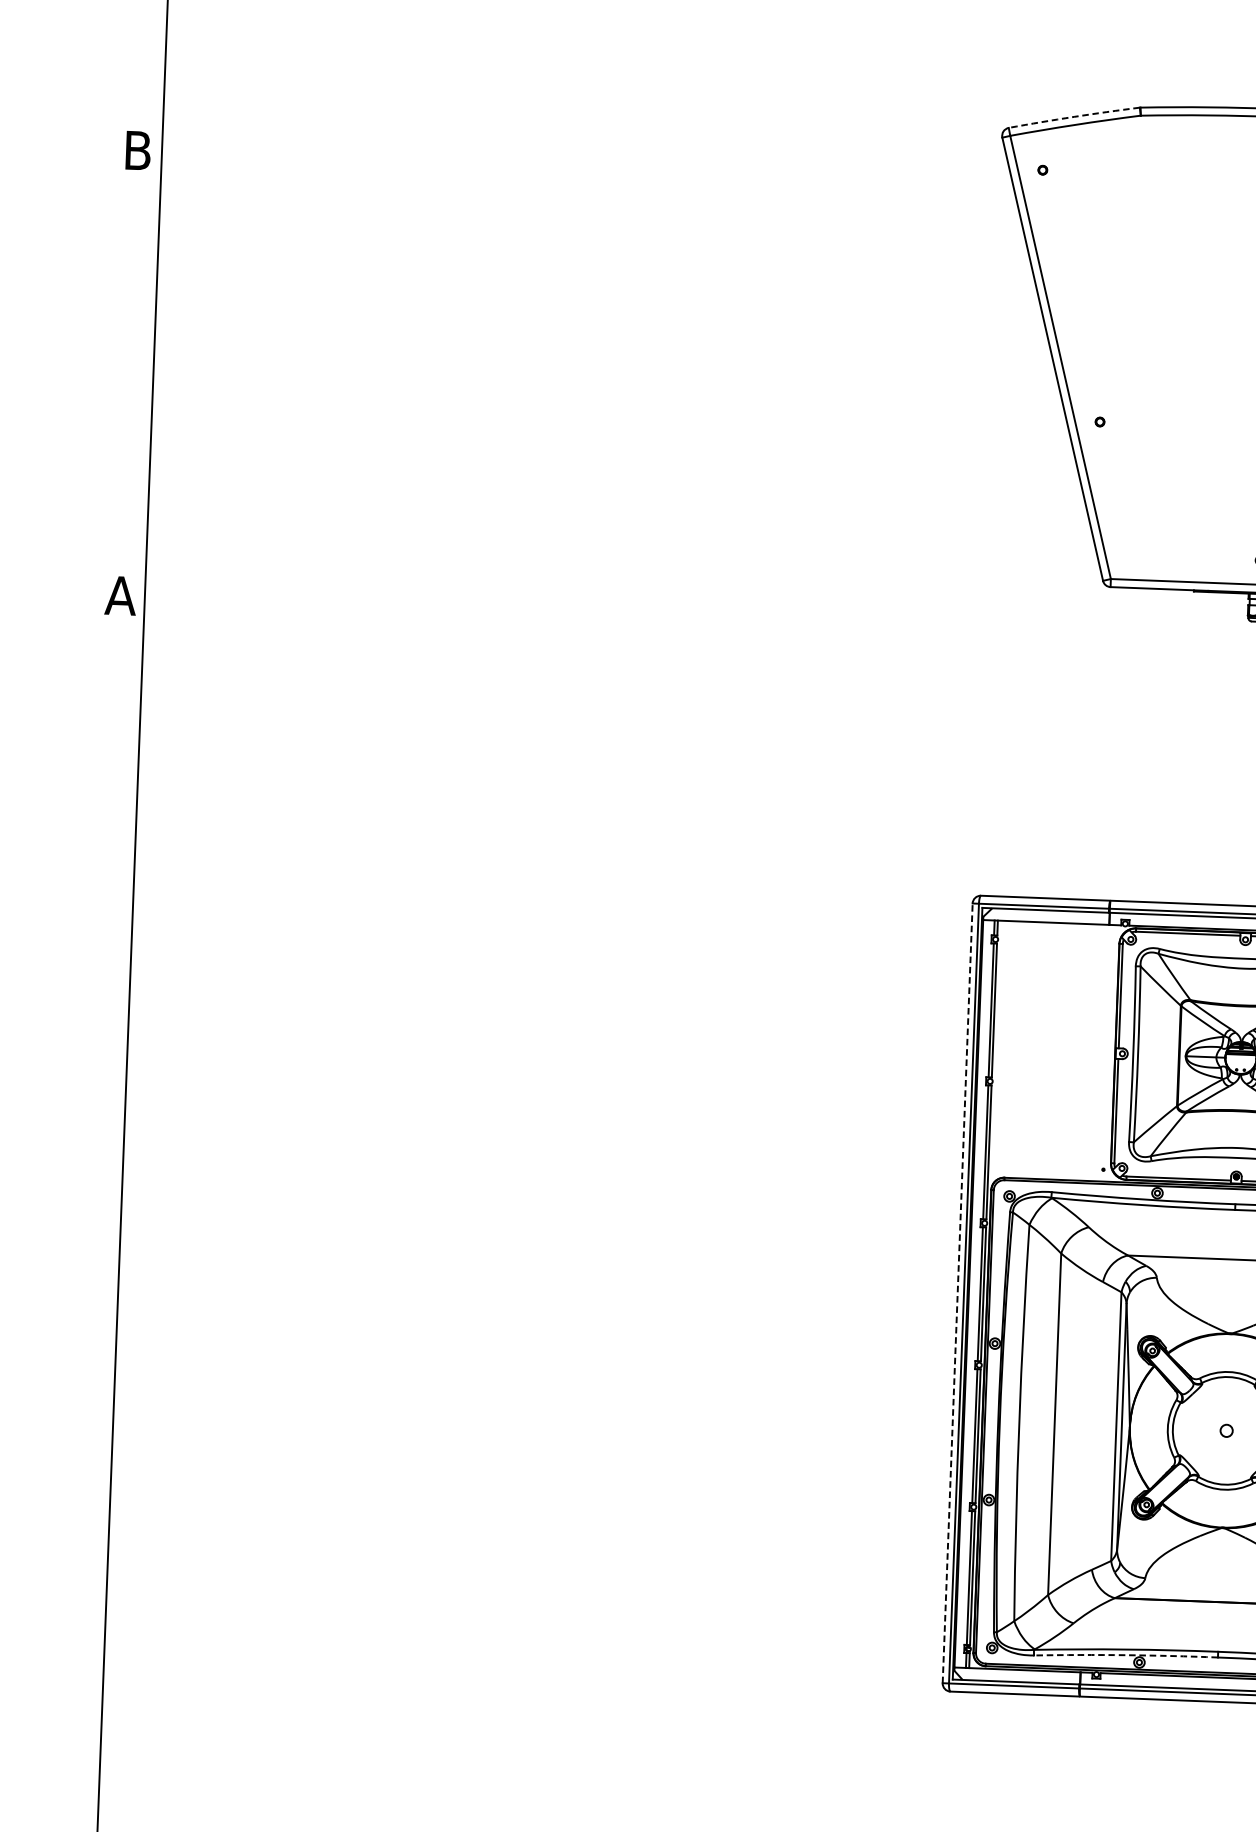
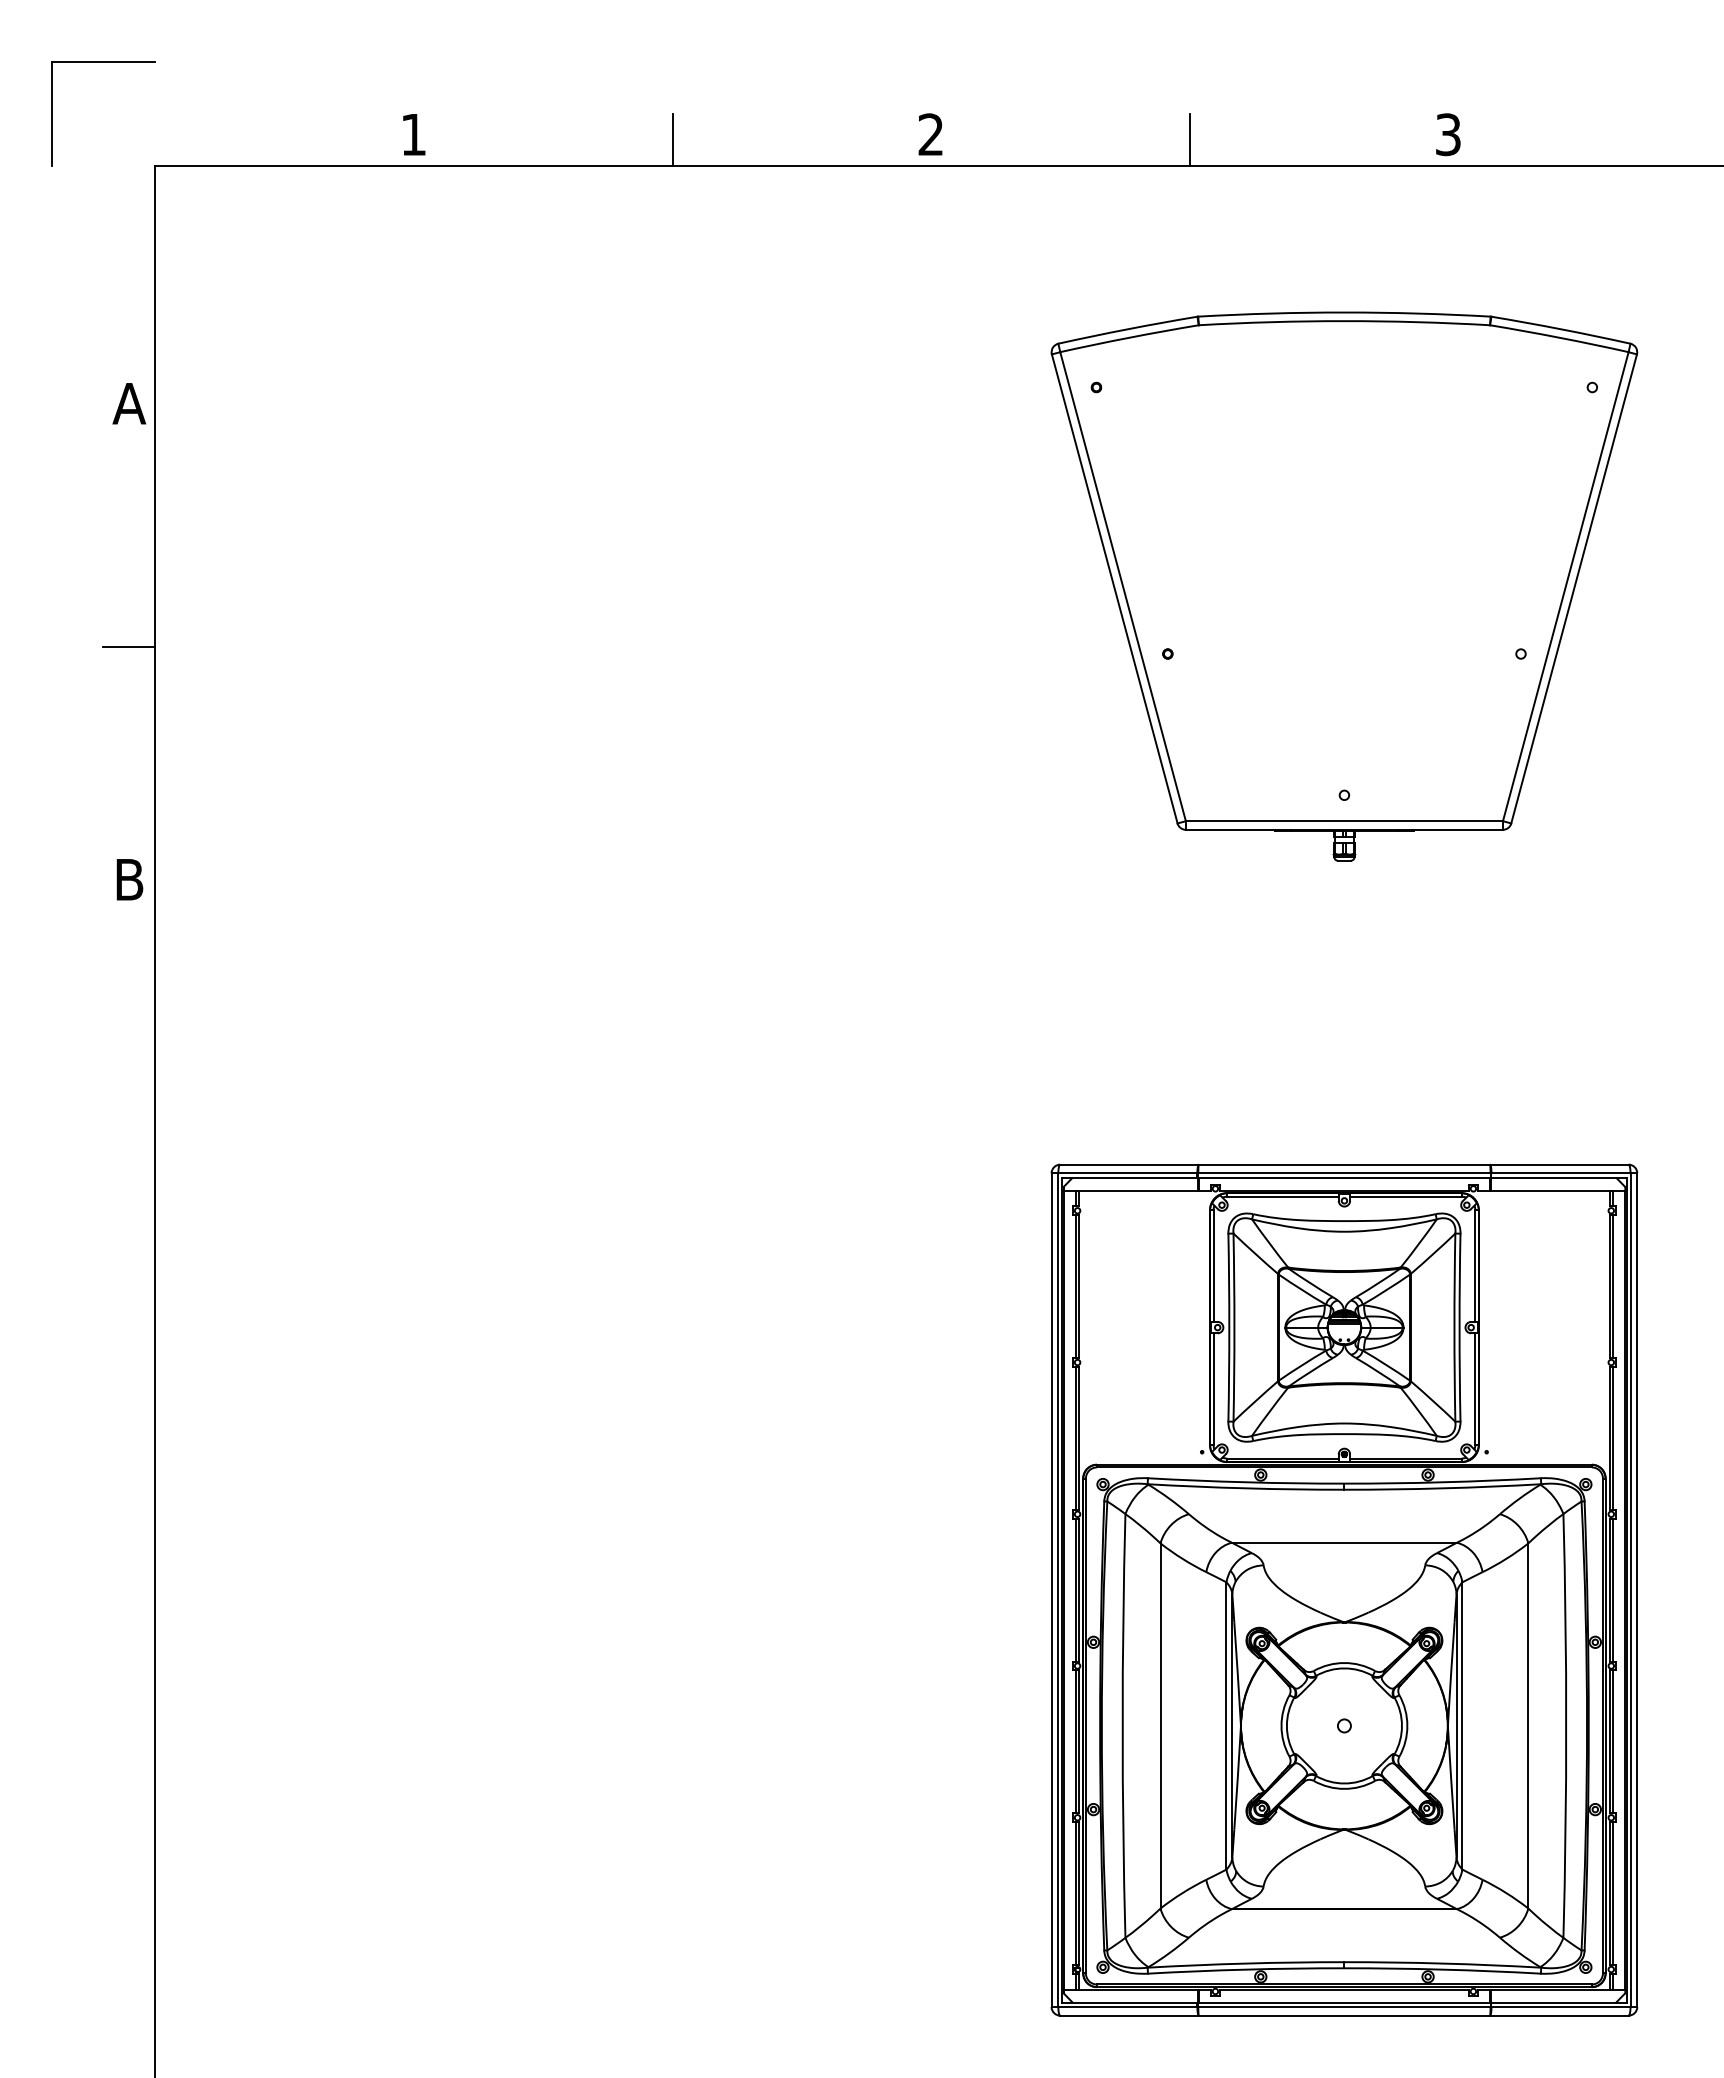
arc: (1073, 117) -> (1127, 329), dashed -> solid
text: (137, 150) -> (129, 403), B -> A
line: (129, 377) -> (129, 646), added
text: (120, 595) -> (129, 879), A -> B
line: (957, 1293) -> (1051, 1590), dashed -> solid
arc: (1126, 1655) -> (1246, 1969), dashed -> solid

